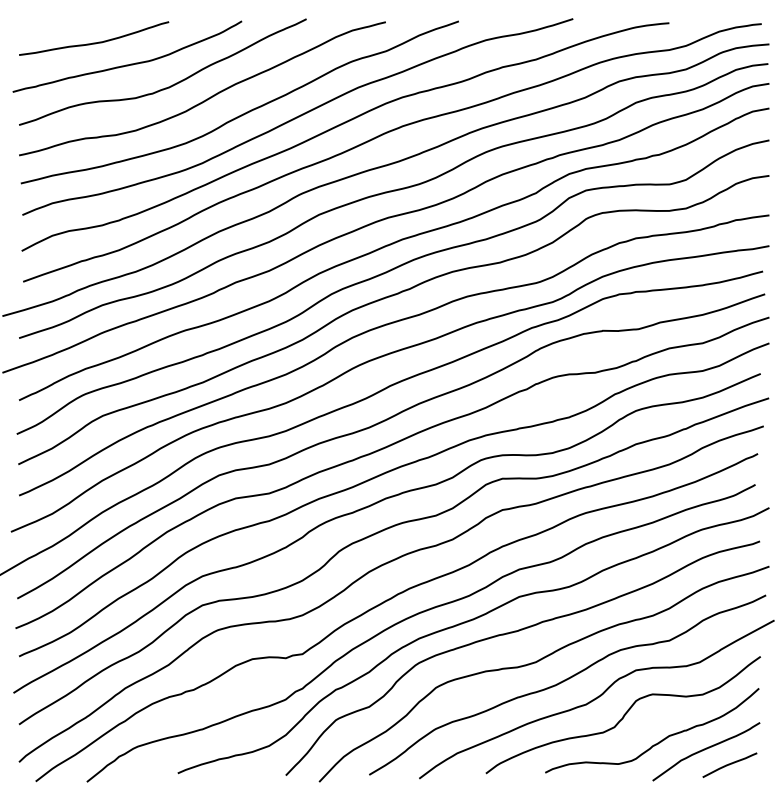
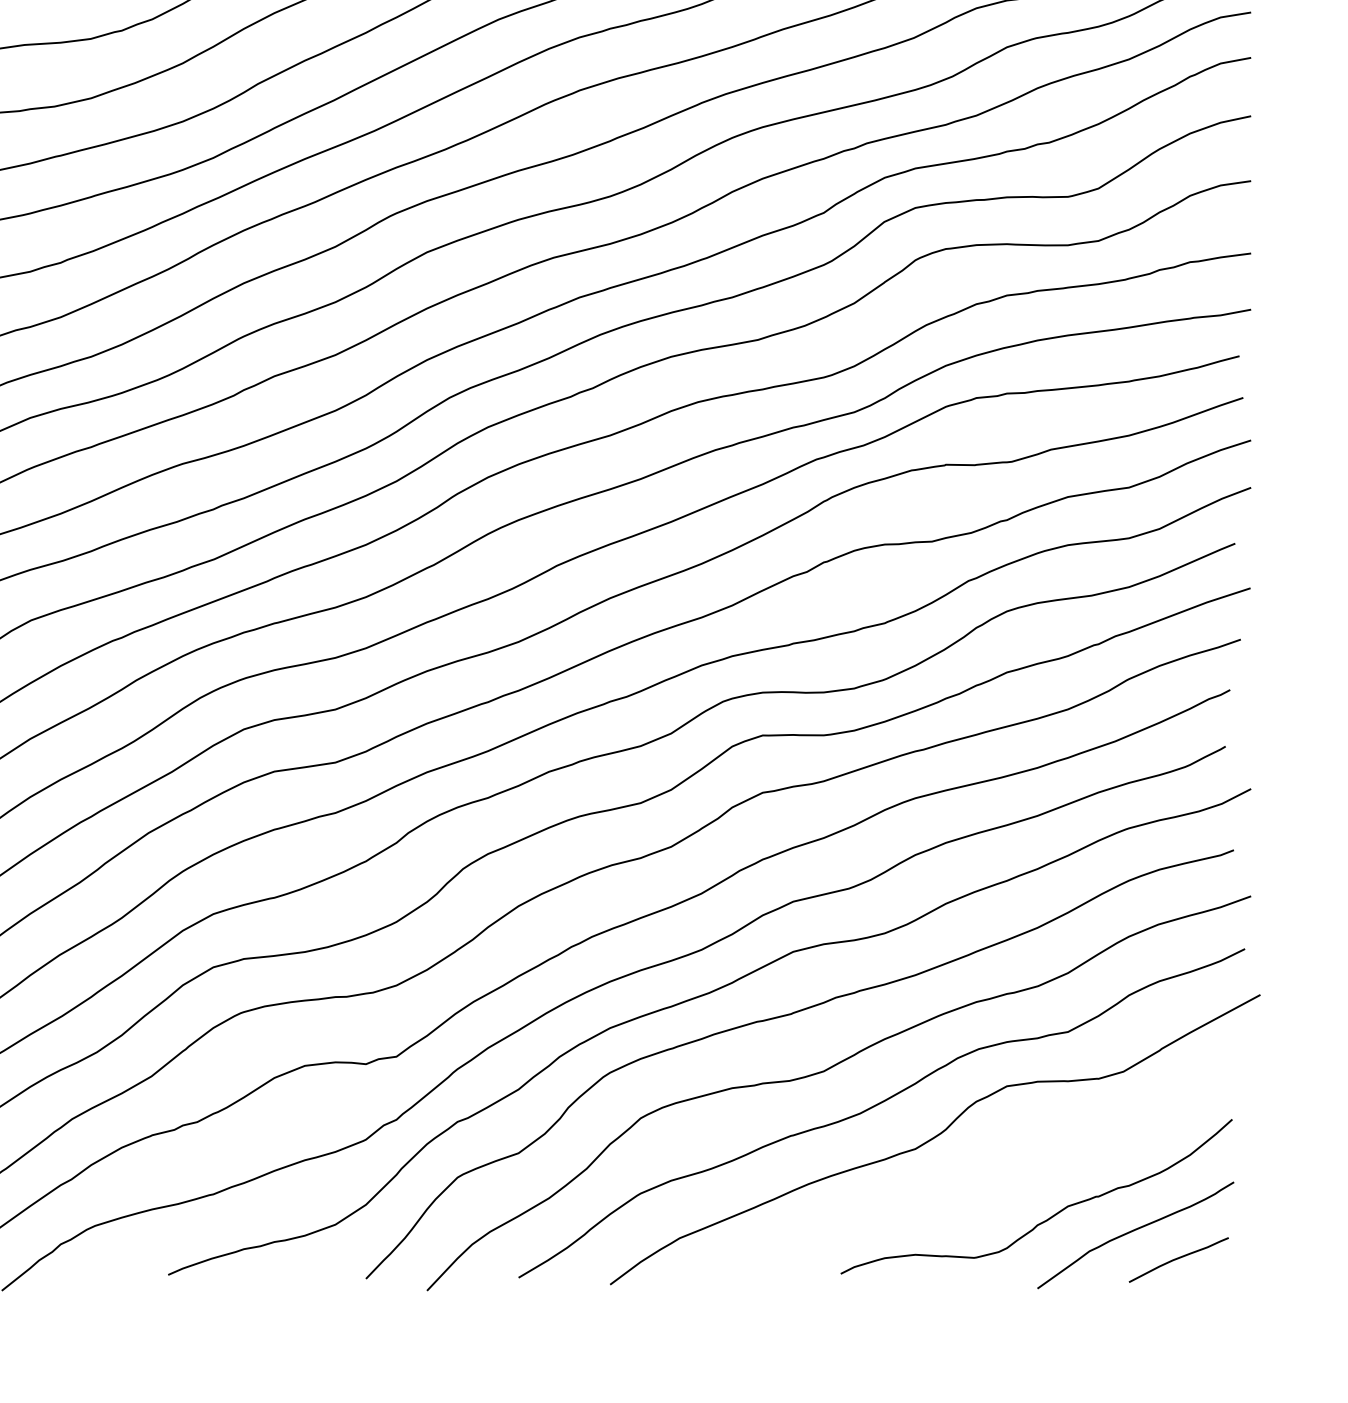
curve: (623, 715) -> (984, 1168), removed

